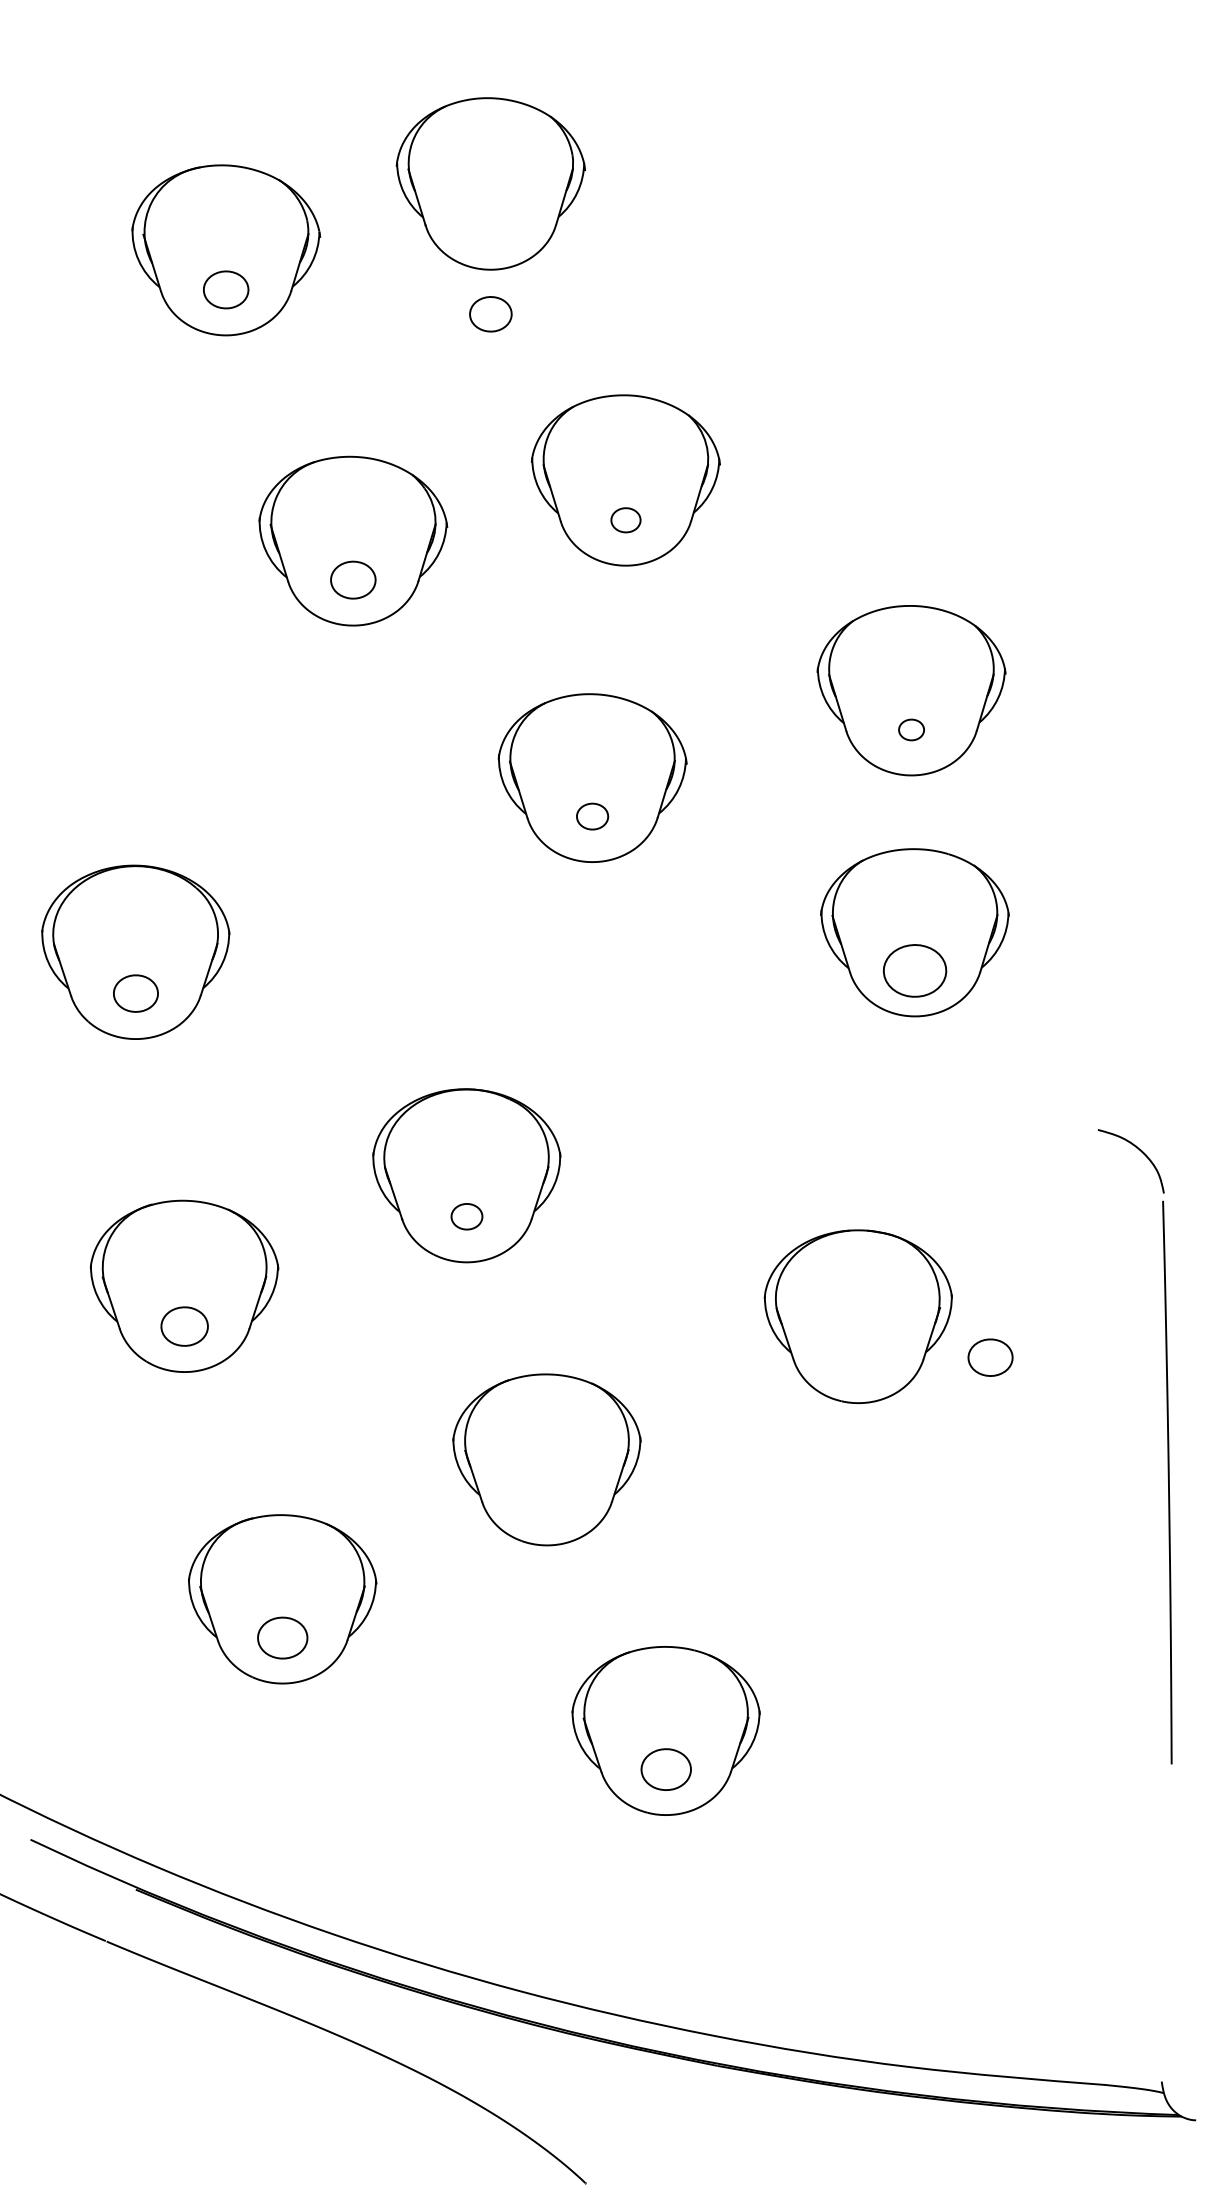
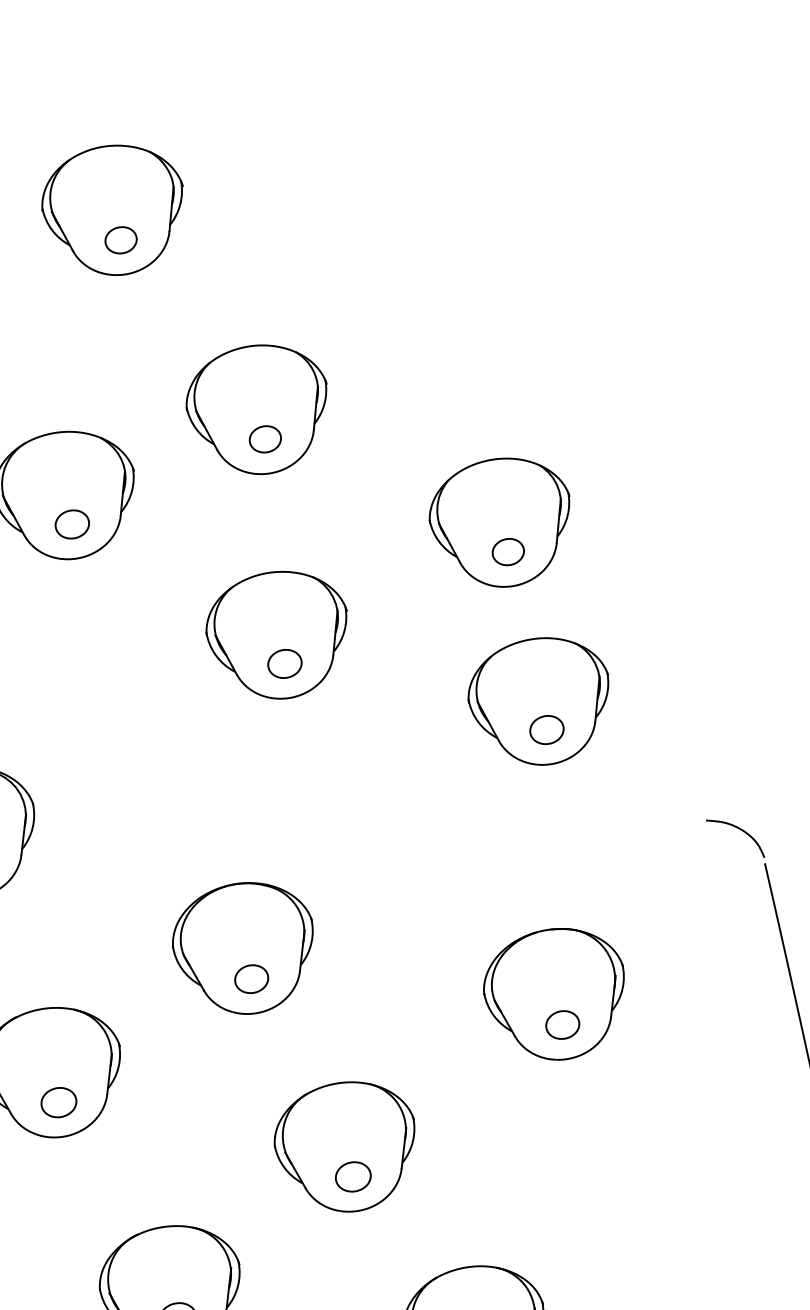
part: (490, 314) -> (120, 240), moved
part: (625, 520) -> (265, 439), size x1.43
part: (911, 729) -> (508, 551), size x1.67
part: (592, 816) -> (284, 663), size x1.43
part: (915, 970) -> (547, 729), size x0.71
part: (466, 1216) -> (251, 978), size x1.43
part: (990, 1357) -> (562, 1024), moved
part: (547, 1499) -> (353, 1176), added

